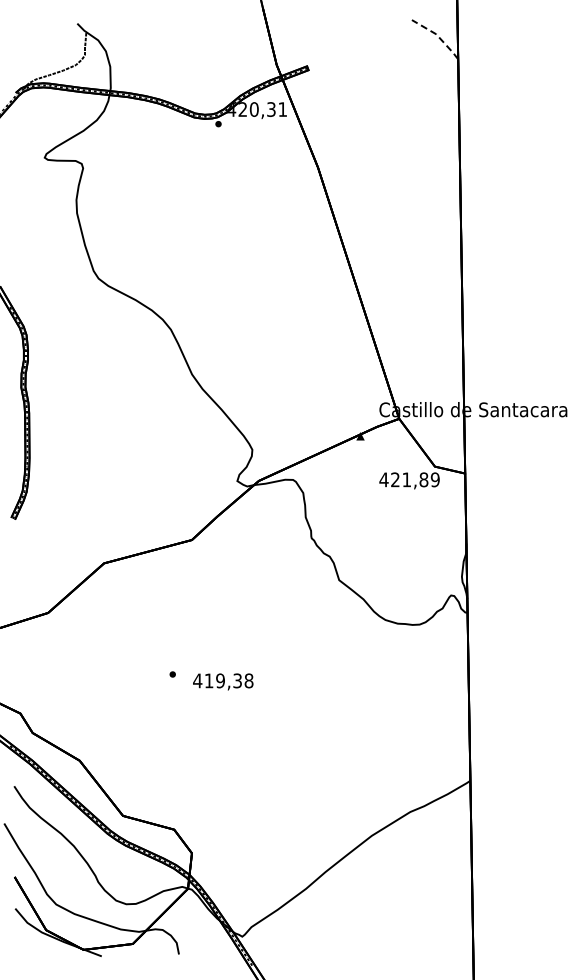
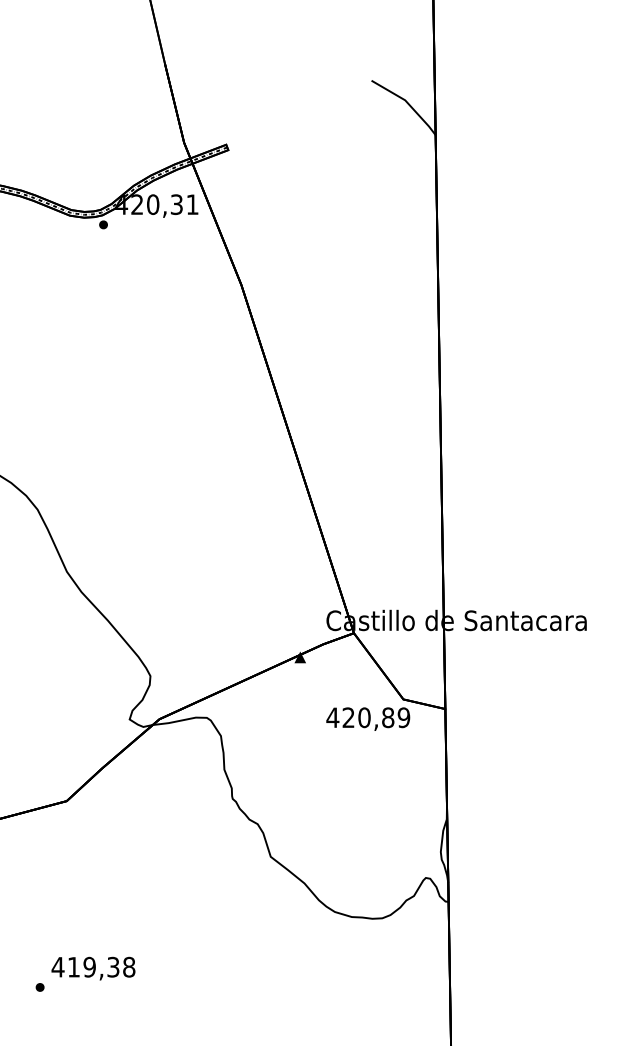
line: (437, 35) -> (406, 102), dashed -> solid
text: (406, 479) -> (364, 717), 421,89 -> 420,89
text: (223, 681) -> (93, 968), moved

